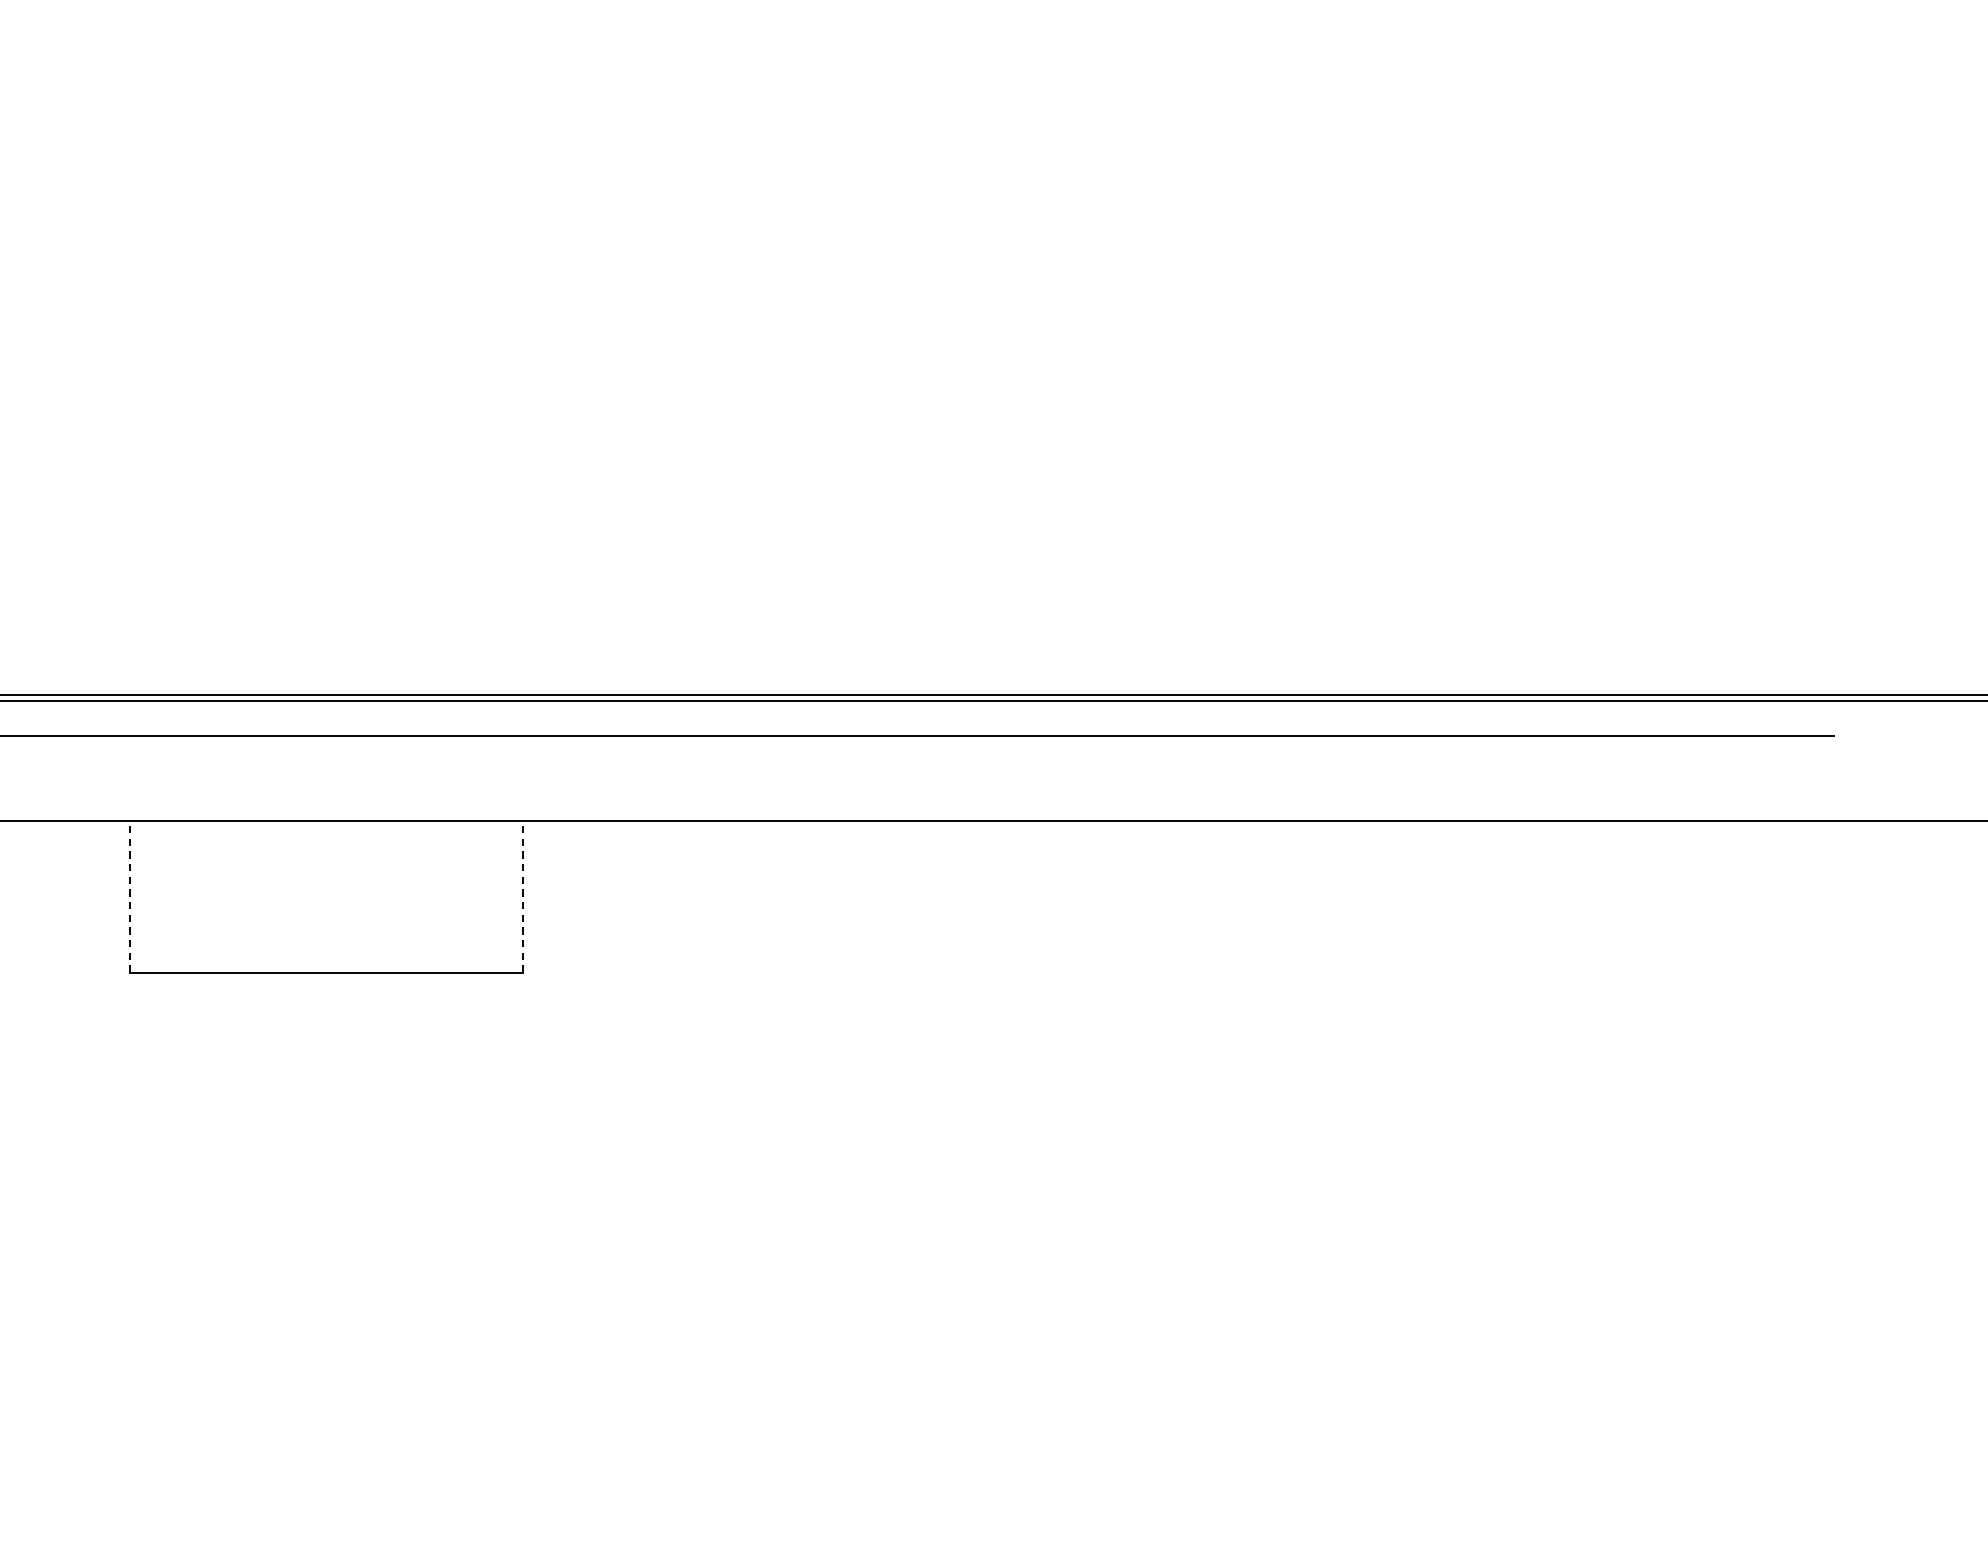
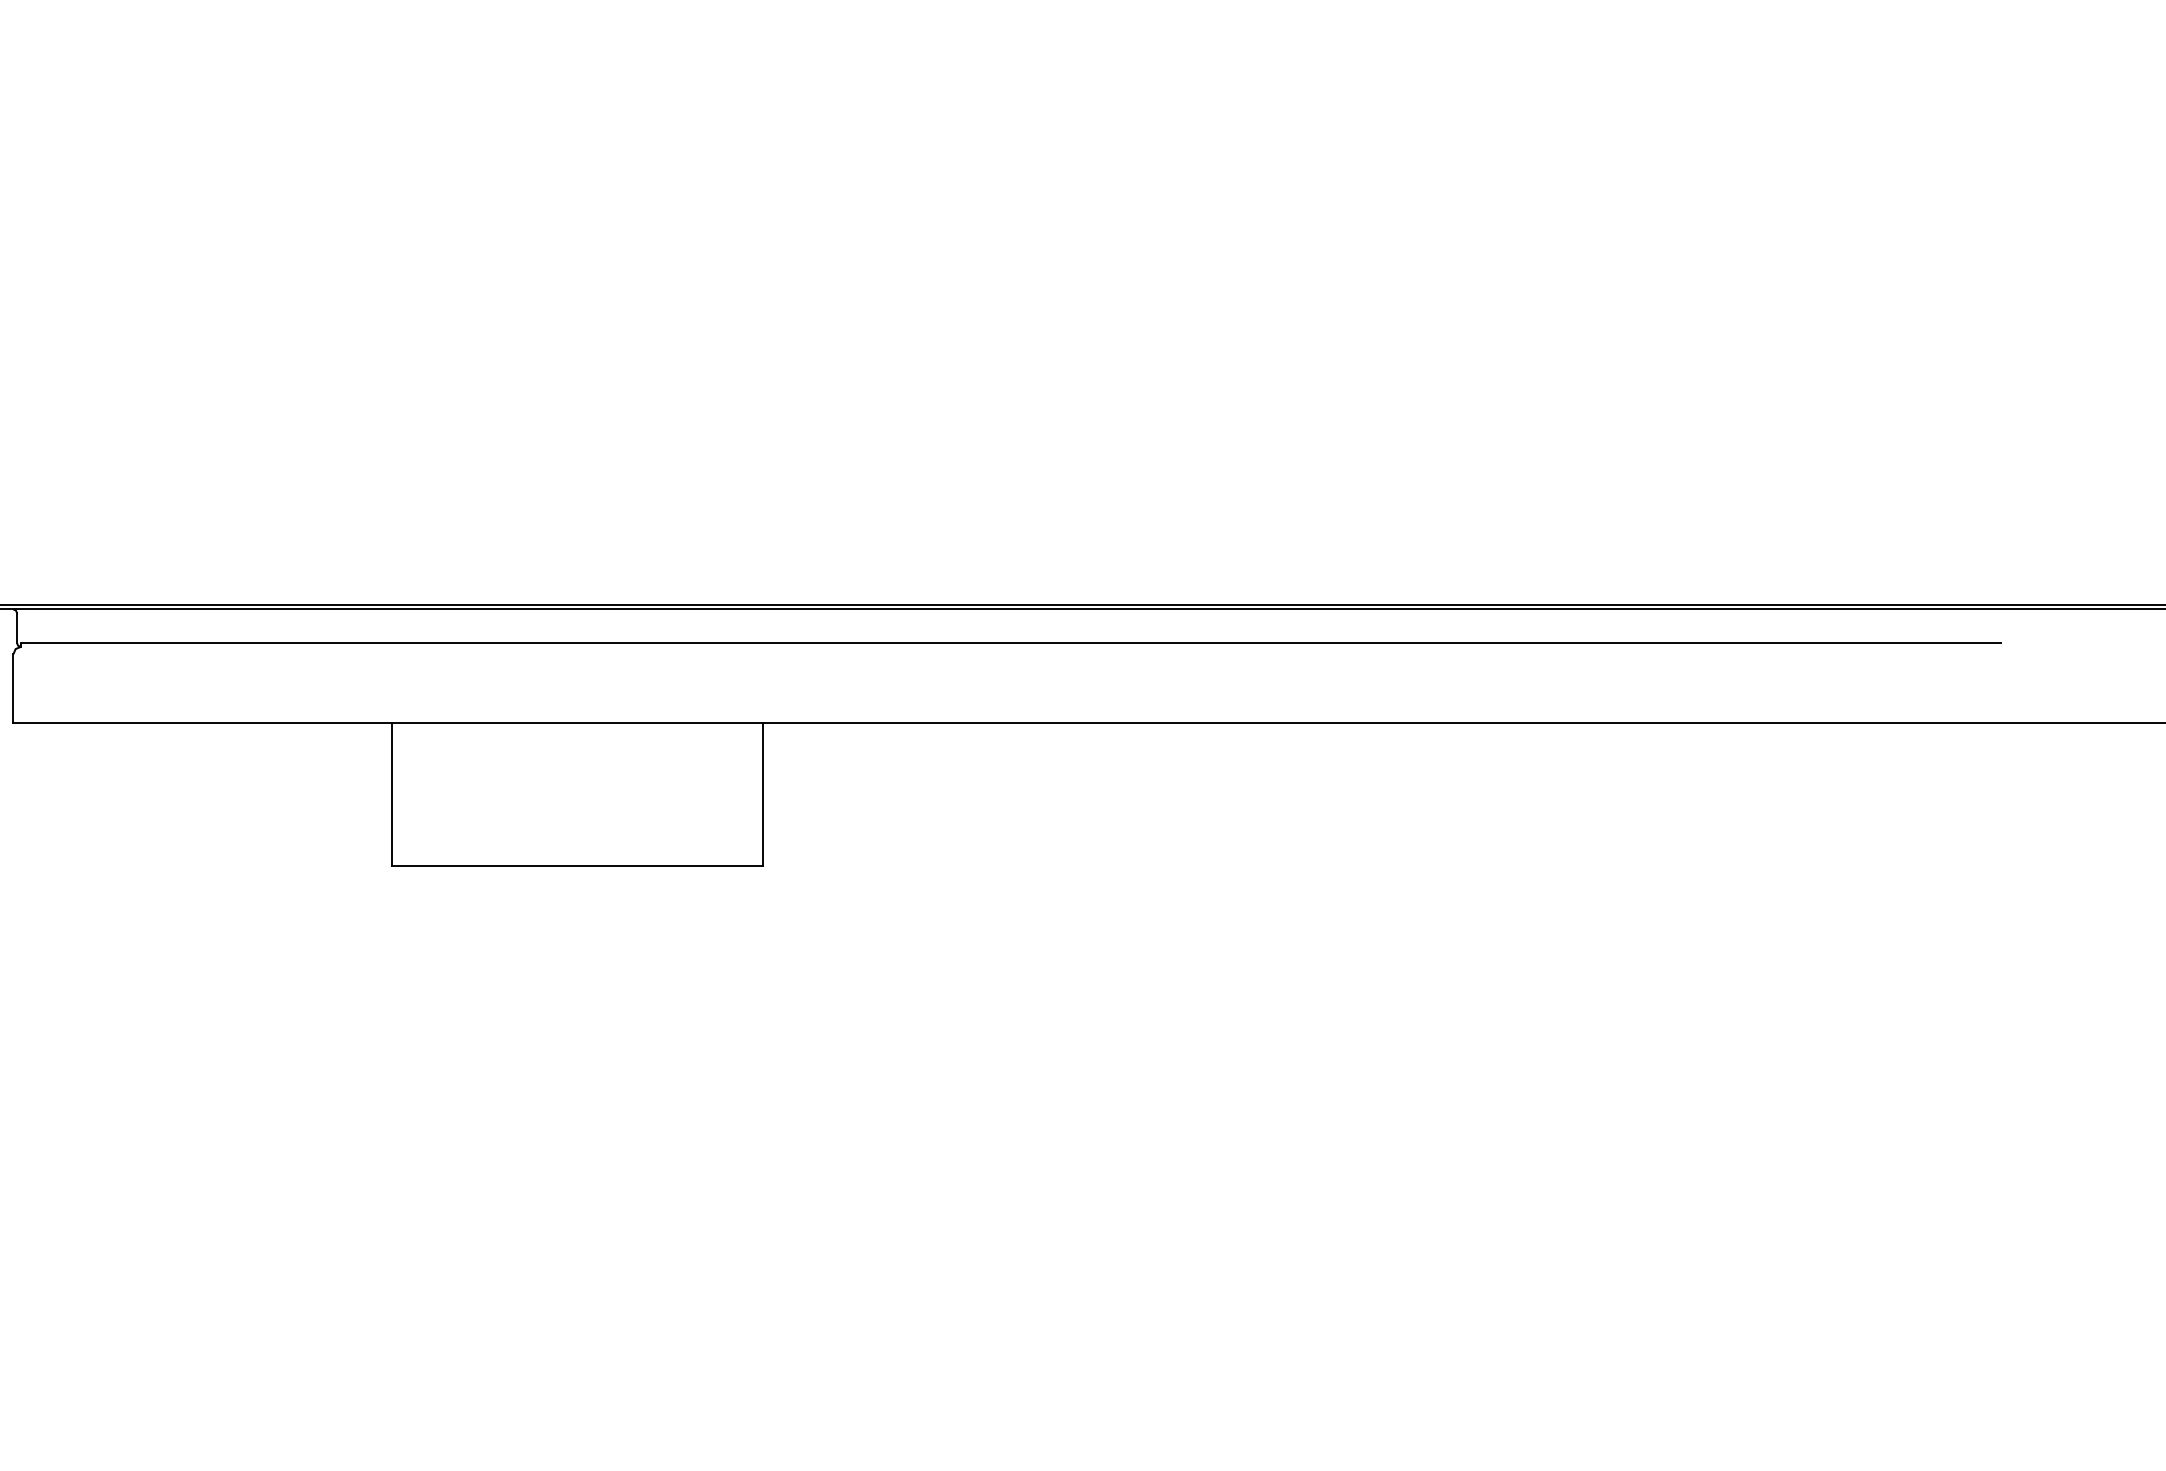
line: (130, 896) -> (392, 794), dashed -> solid
line: (523, 896) -> (763, 794), dashed -> solid

